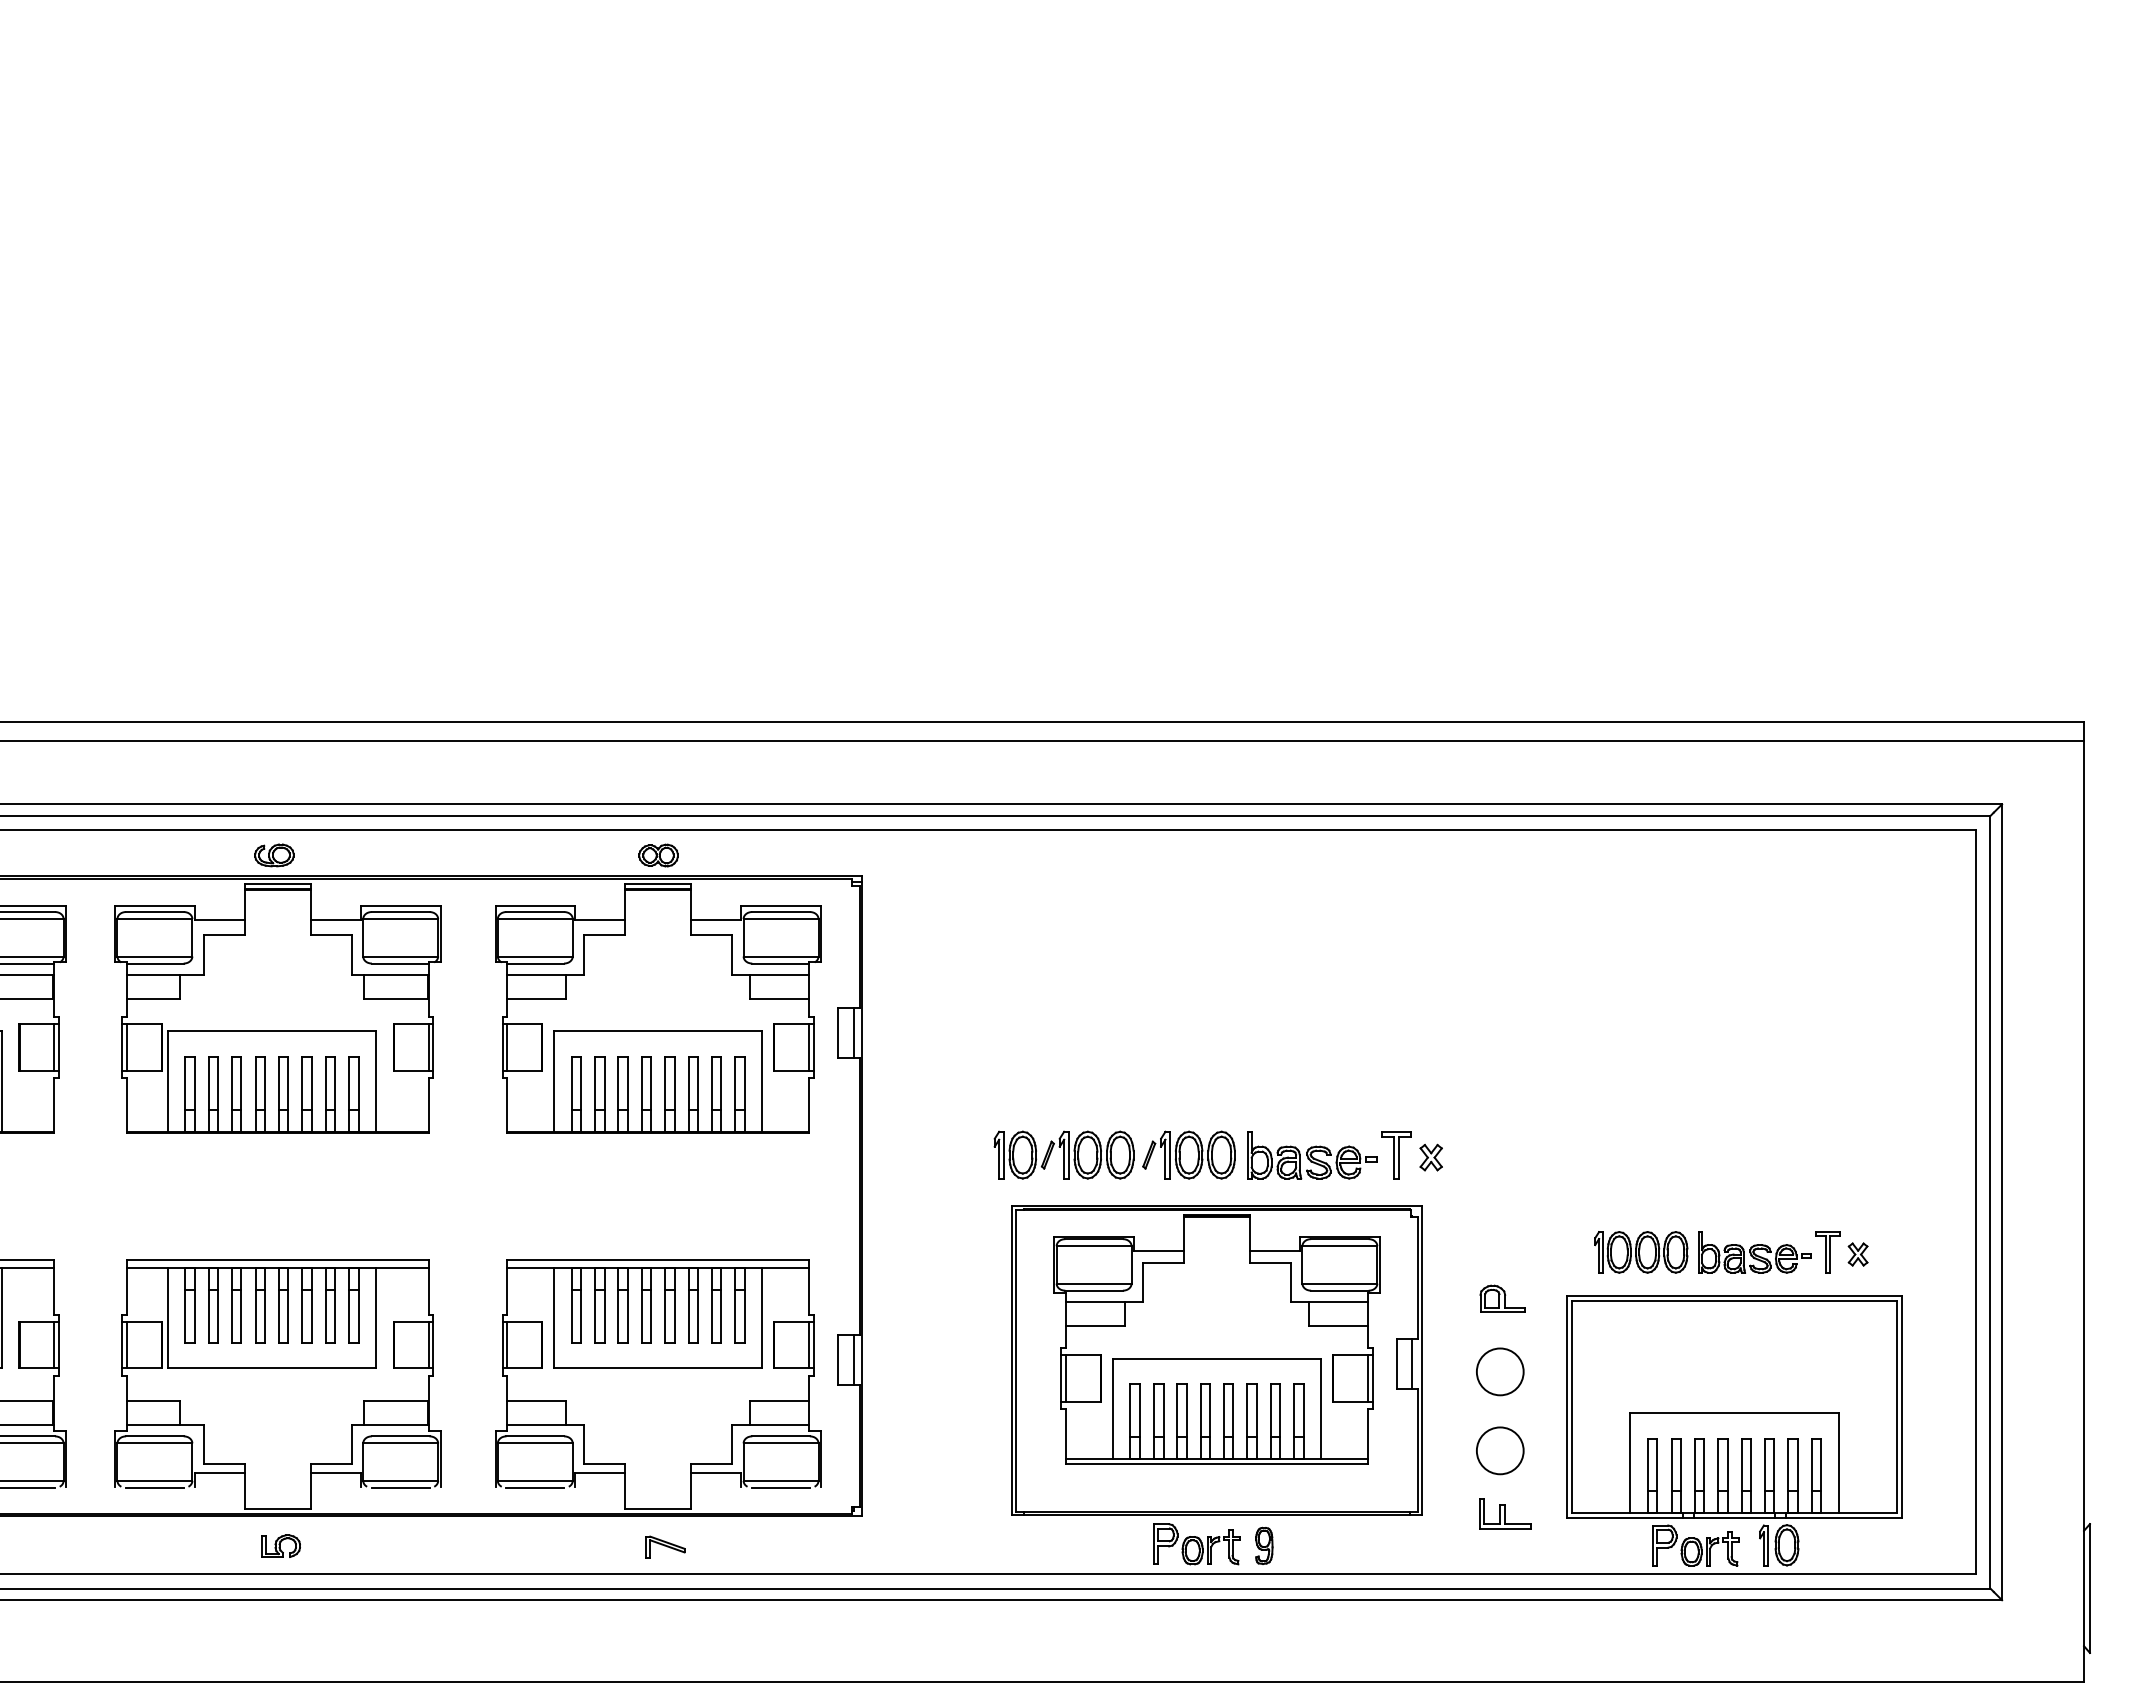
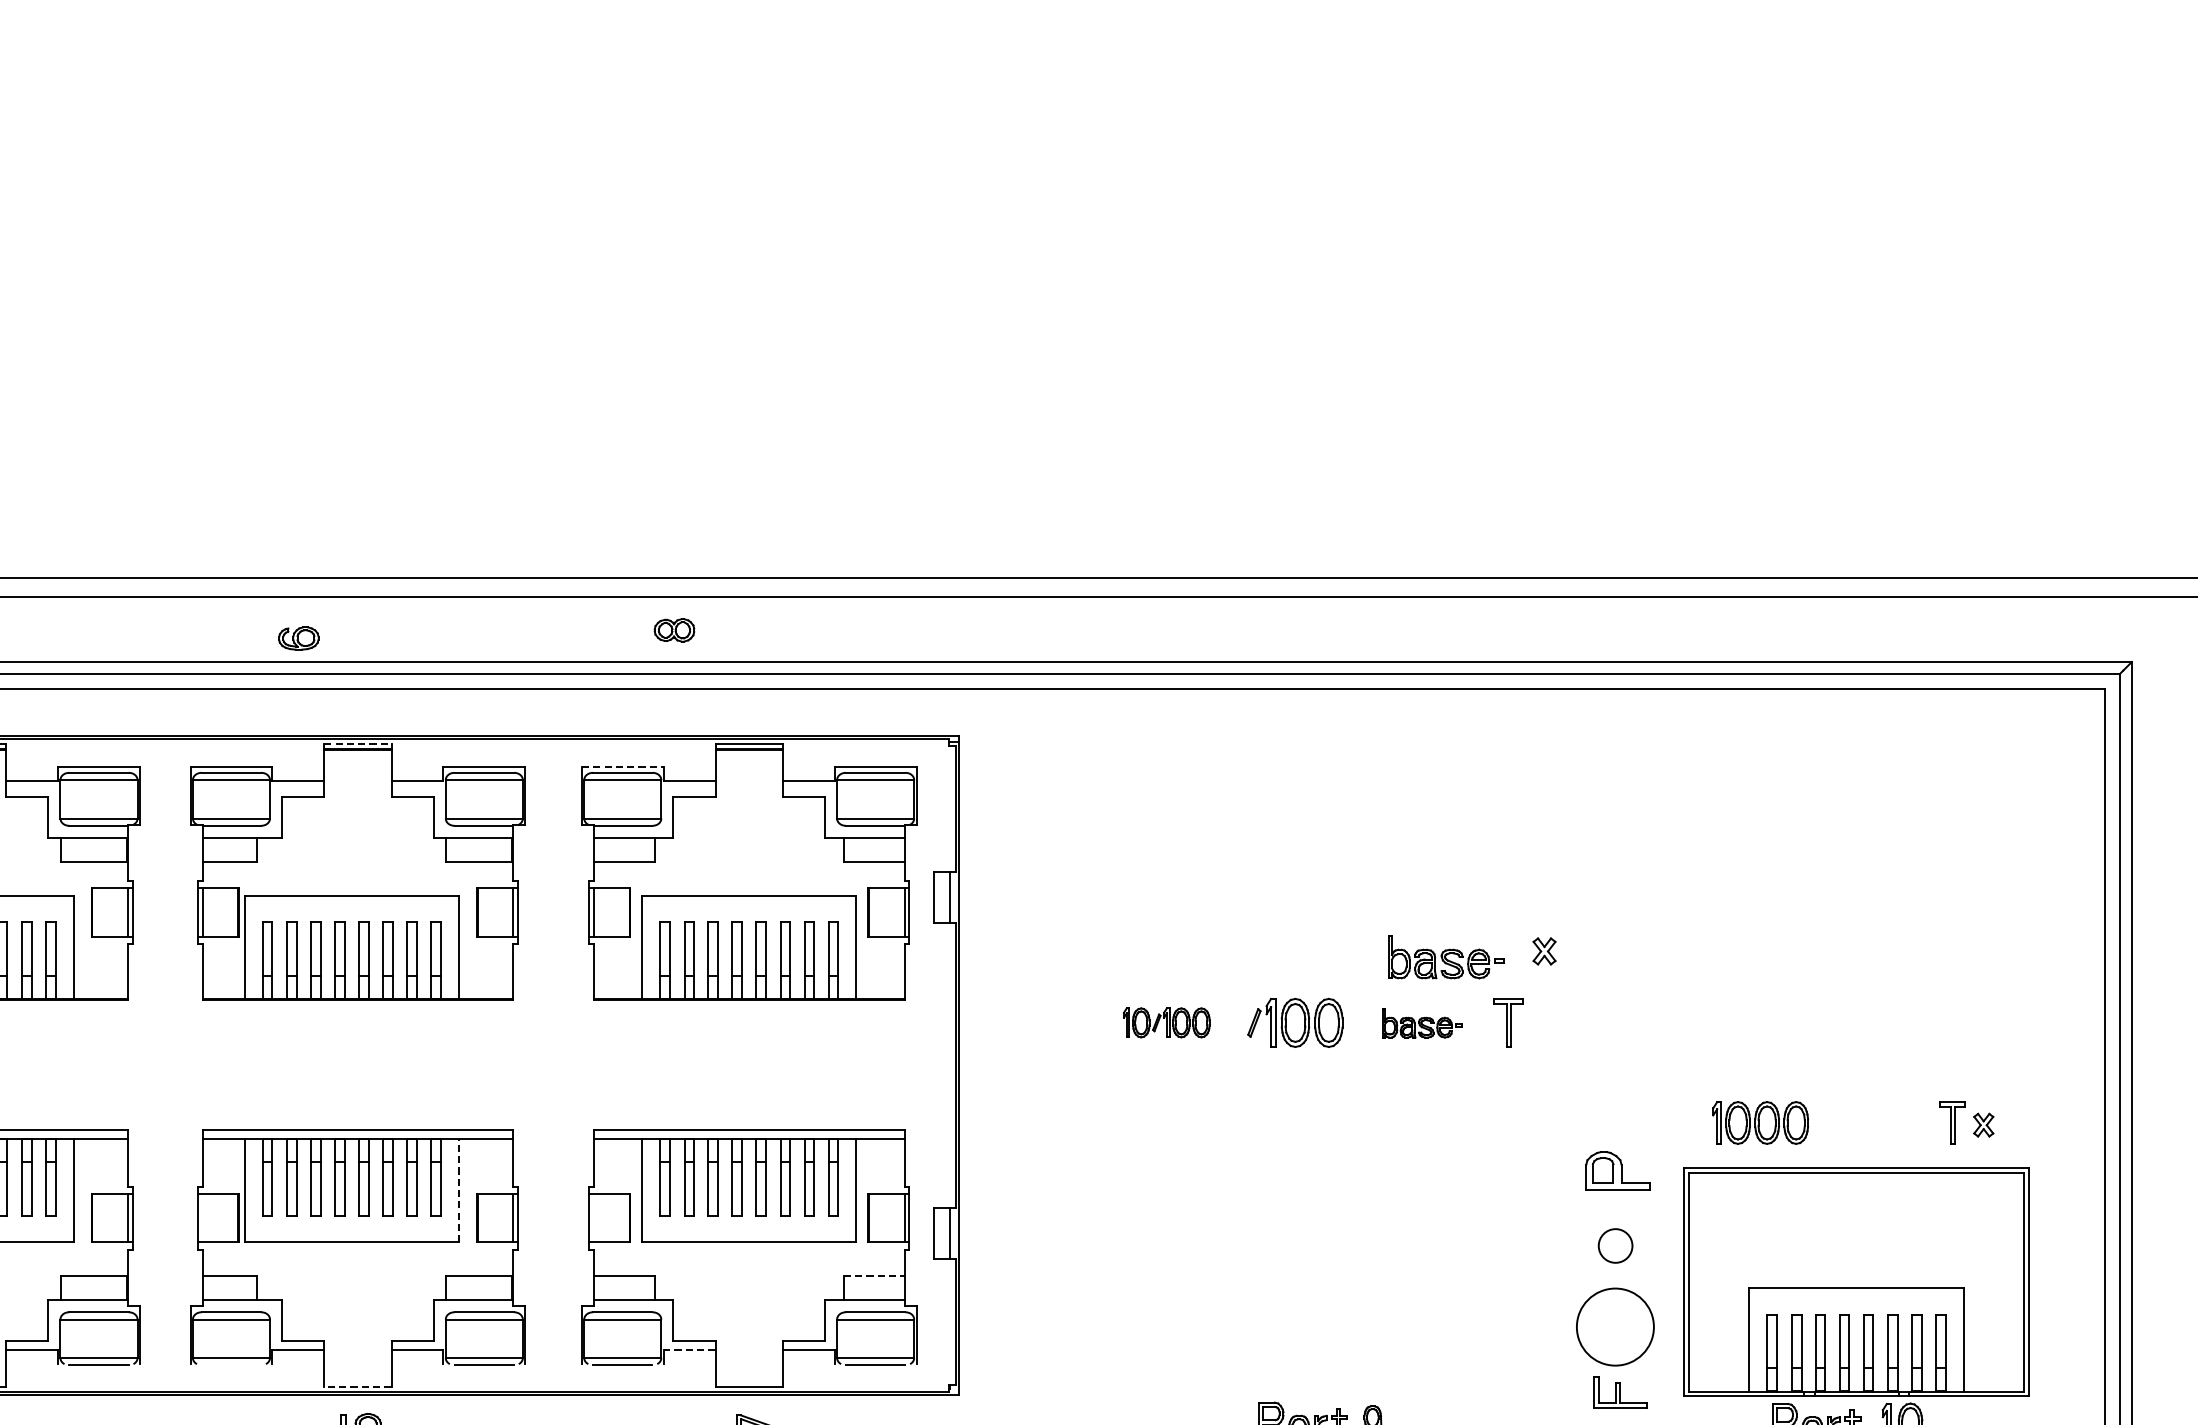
part: (274, 855) -> (298, 638), moved
part: (658, 855) -> (674, 630), moved
line: (277, 883) -> (357, 743), solid -> dashed
line: (535, 906) -> (623, 767), solid -> dashed
part: (1063, 1154) -> (1166, 1022), size x0.6
part: (1312, 1155) -> (1422, 1023), size x0.6
part: (1430, 1157) -> (1543, 951), moved
part: (1754, 1252) -> (1446, 957), moved
part: (1502, 1298) -> (1617, 1170), size x1.4
line: (376, 1317) -> (459, 1189), solid -> dashed
line: (126, 1344) -> (202, 1217), removed
line: (507, 1344) -> (594, 1217), removed
part: (1216, 1360) -> (1323, 1234), removed
circle: (1500, 1371) -> (1615, 1245), size x0.7
line: (779, 1401) -> (874, 1276), solid -> dashed
circle: (1500, 1450) -> (1615, 1326), size x1.6
line: (599, 1472) -> (688, 1349), solid -> dashed
line: (154, 1487) -> (231, 1364), removed
line: (277, 1508) -> (357, 1386), solid -> dashed

